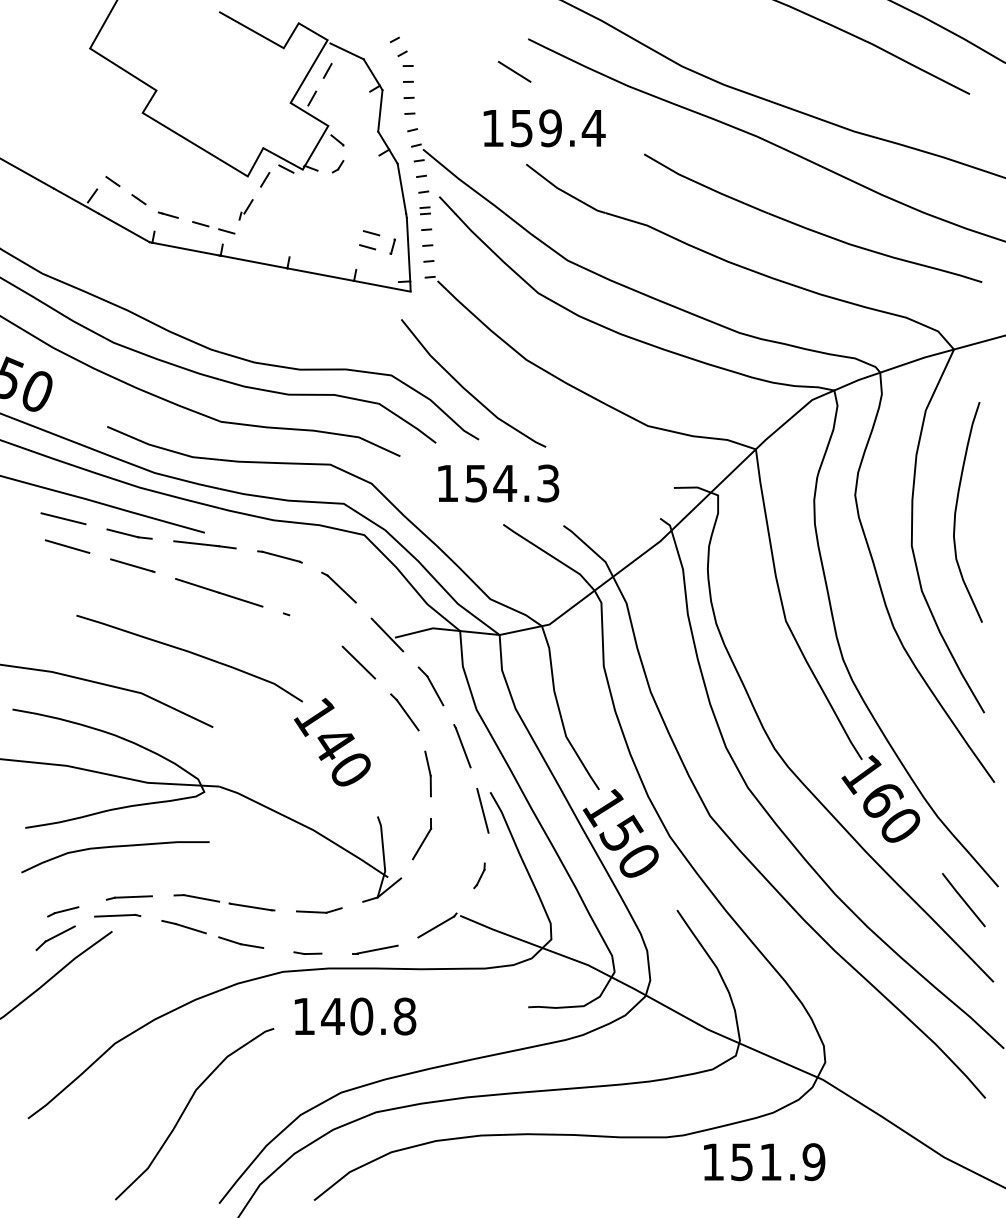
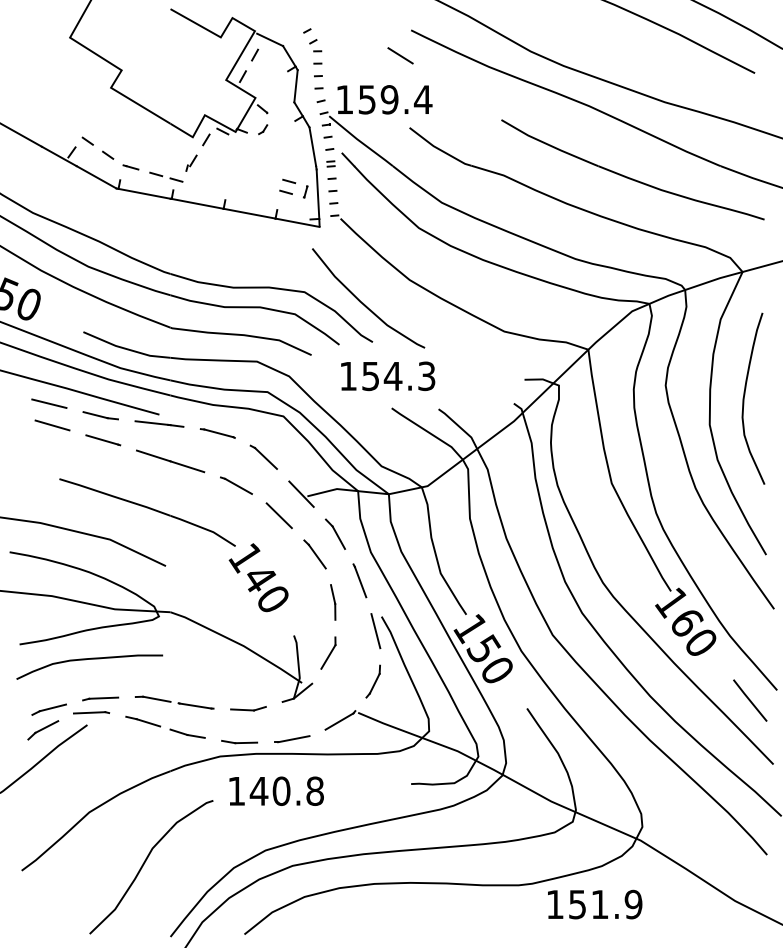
text: (544, 128) -> (384, 99), moved
line: (306, 624) -> (238, 486), added
part: (479, 875) -> (373, 681), size x1.67
part: (62, 911) -> (48, 709), size x1.43
part: (307, 952) -> (239, 741), size x1.67

